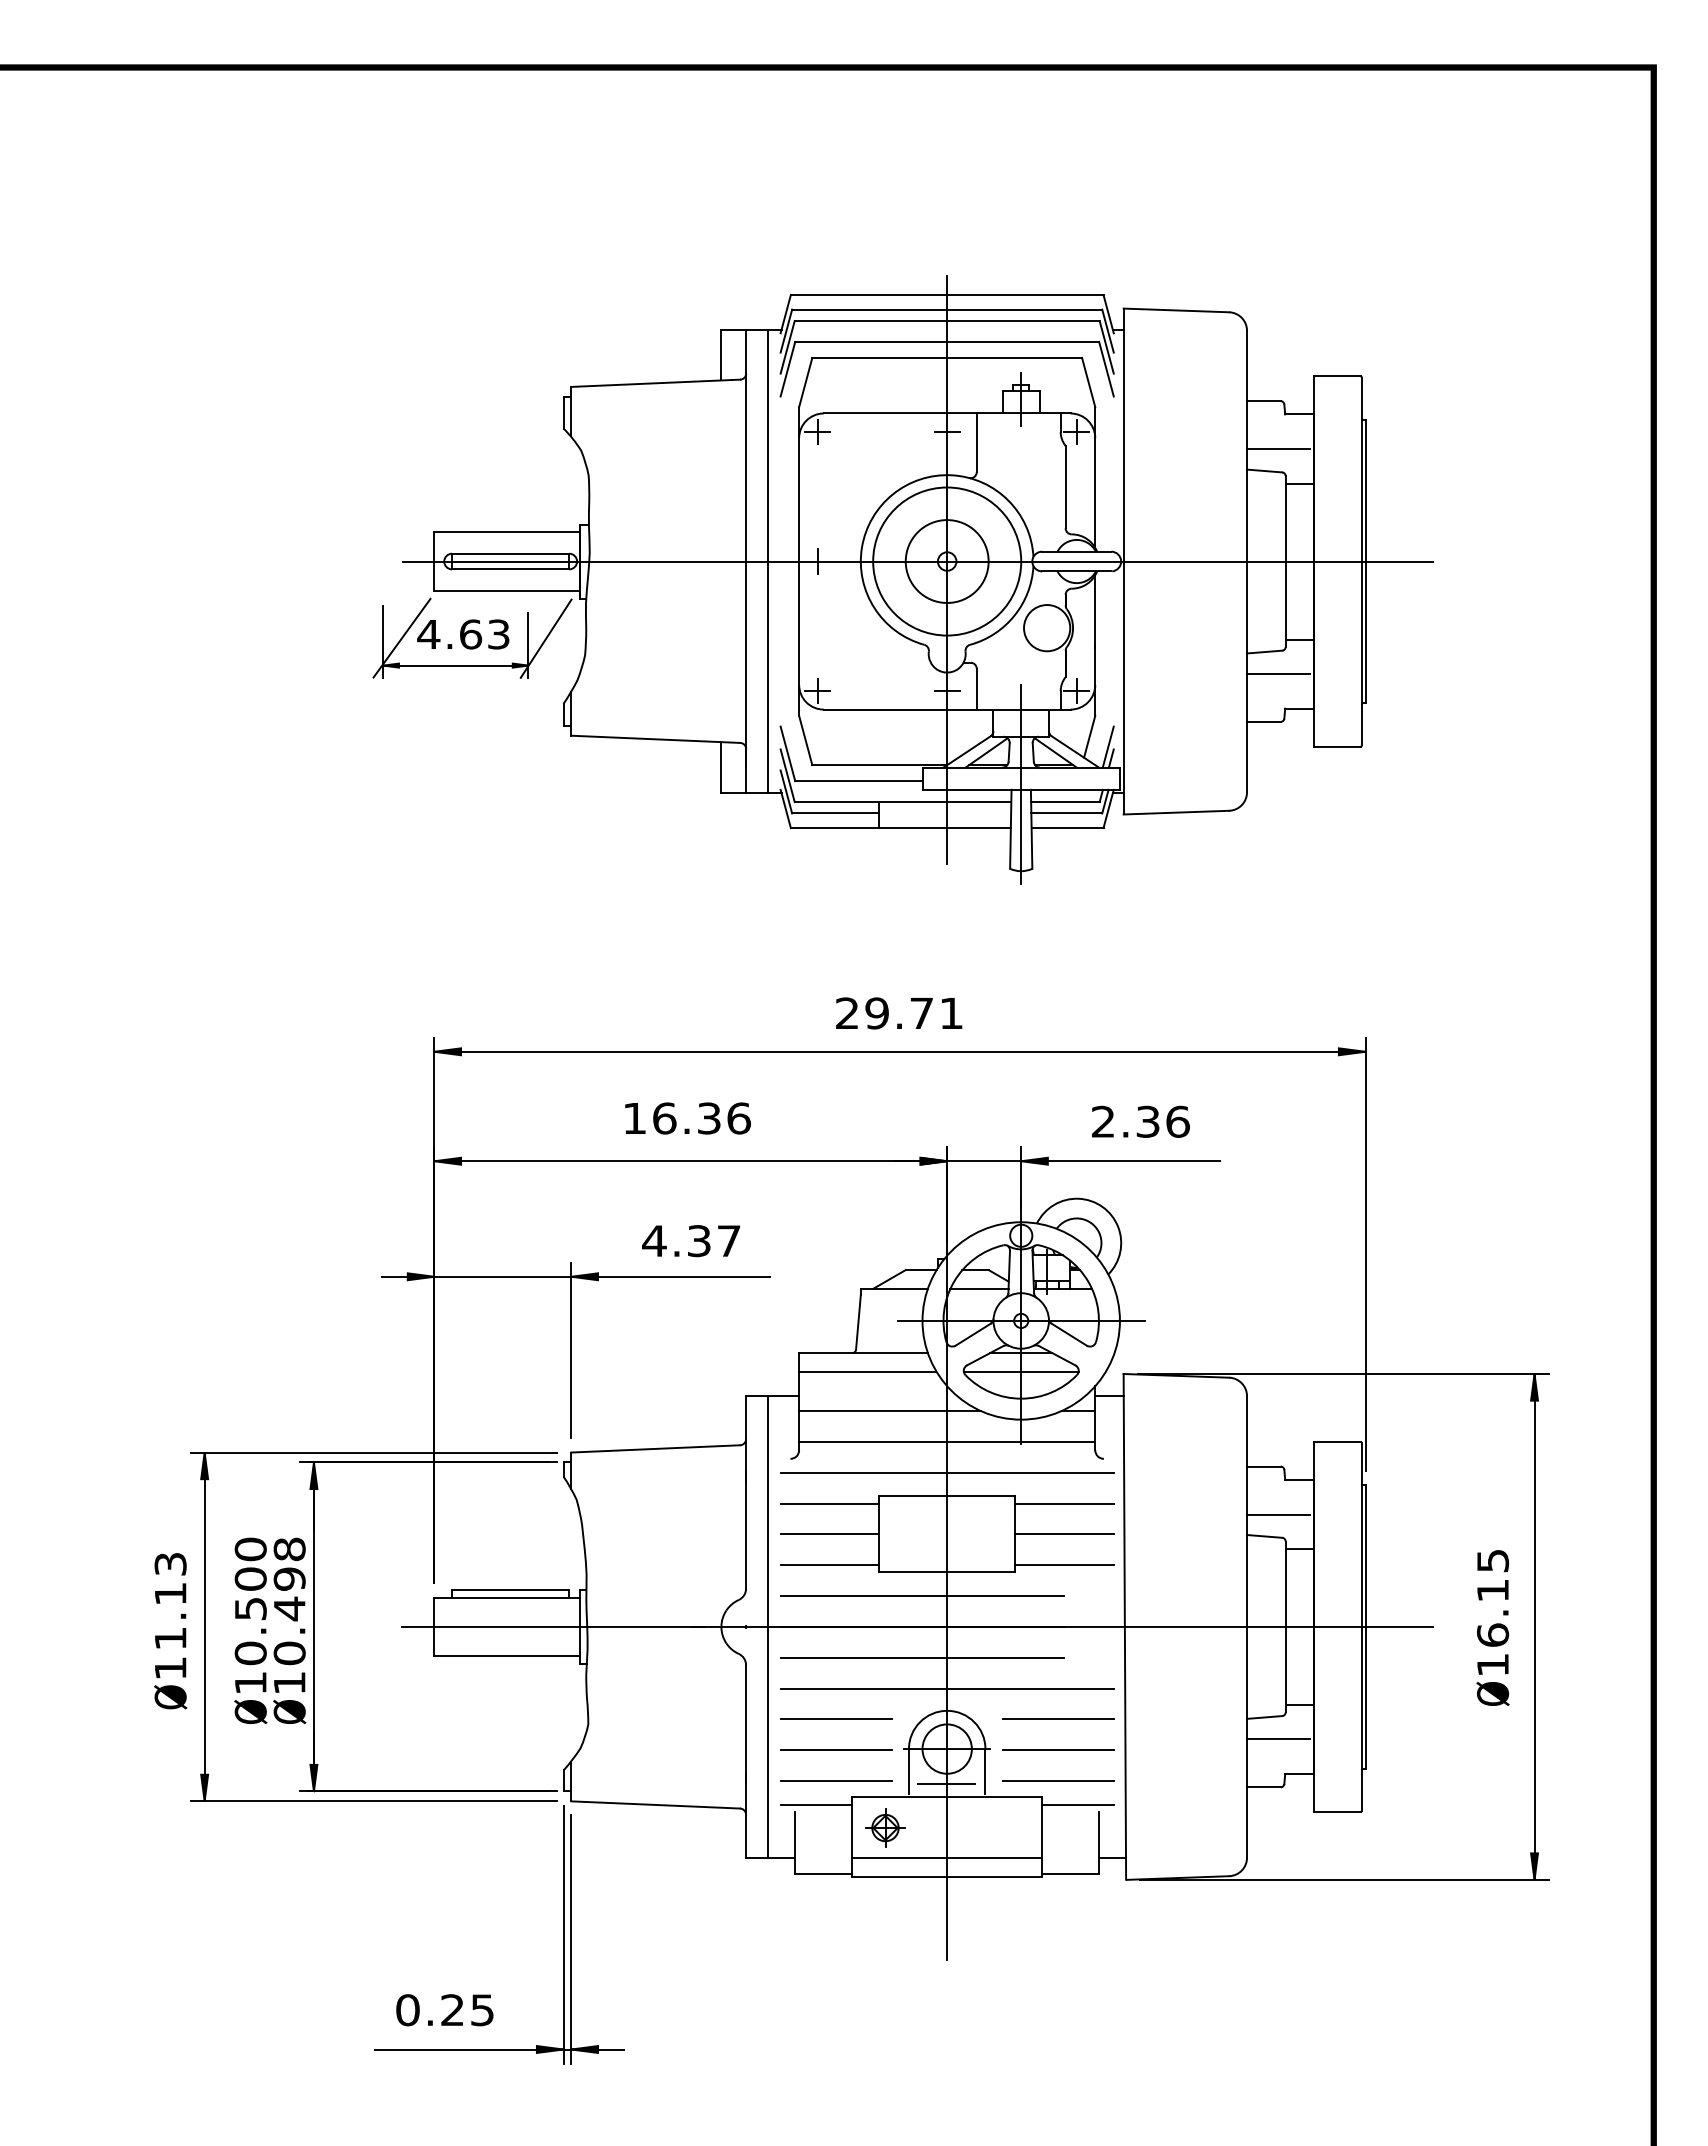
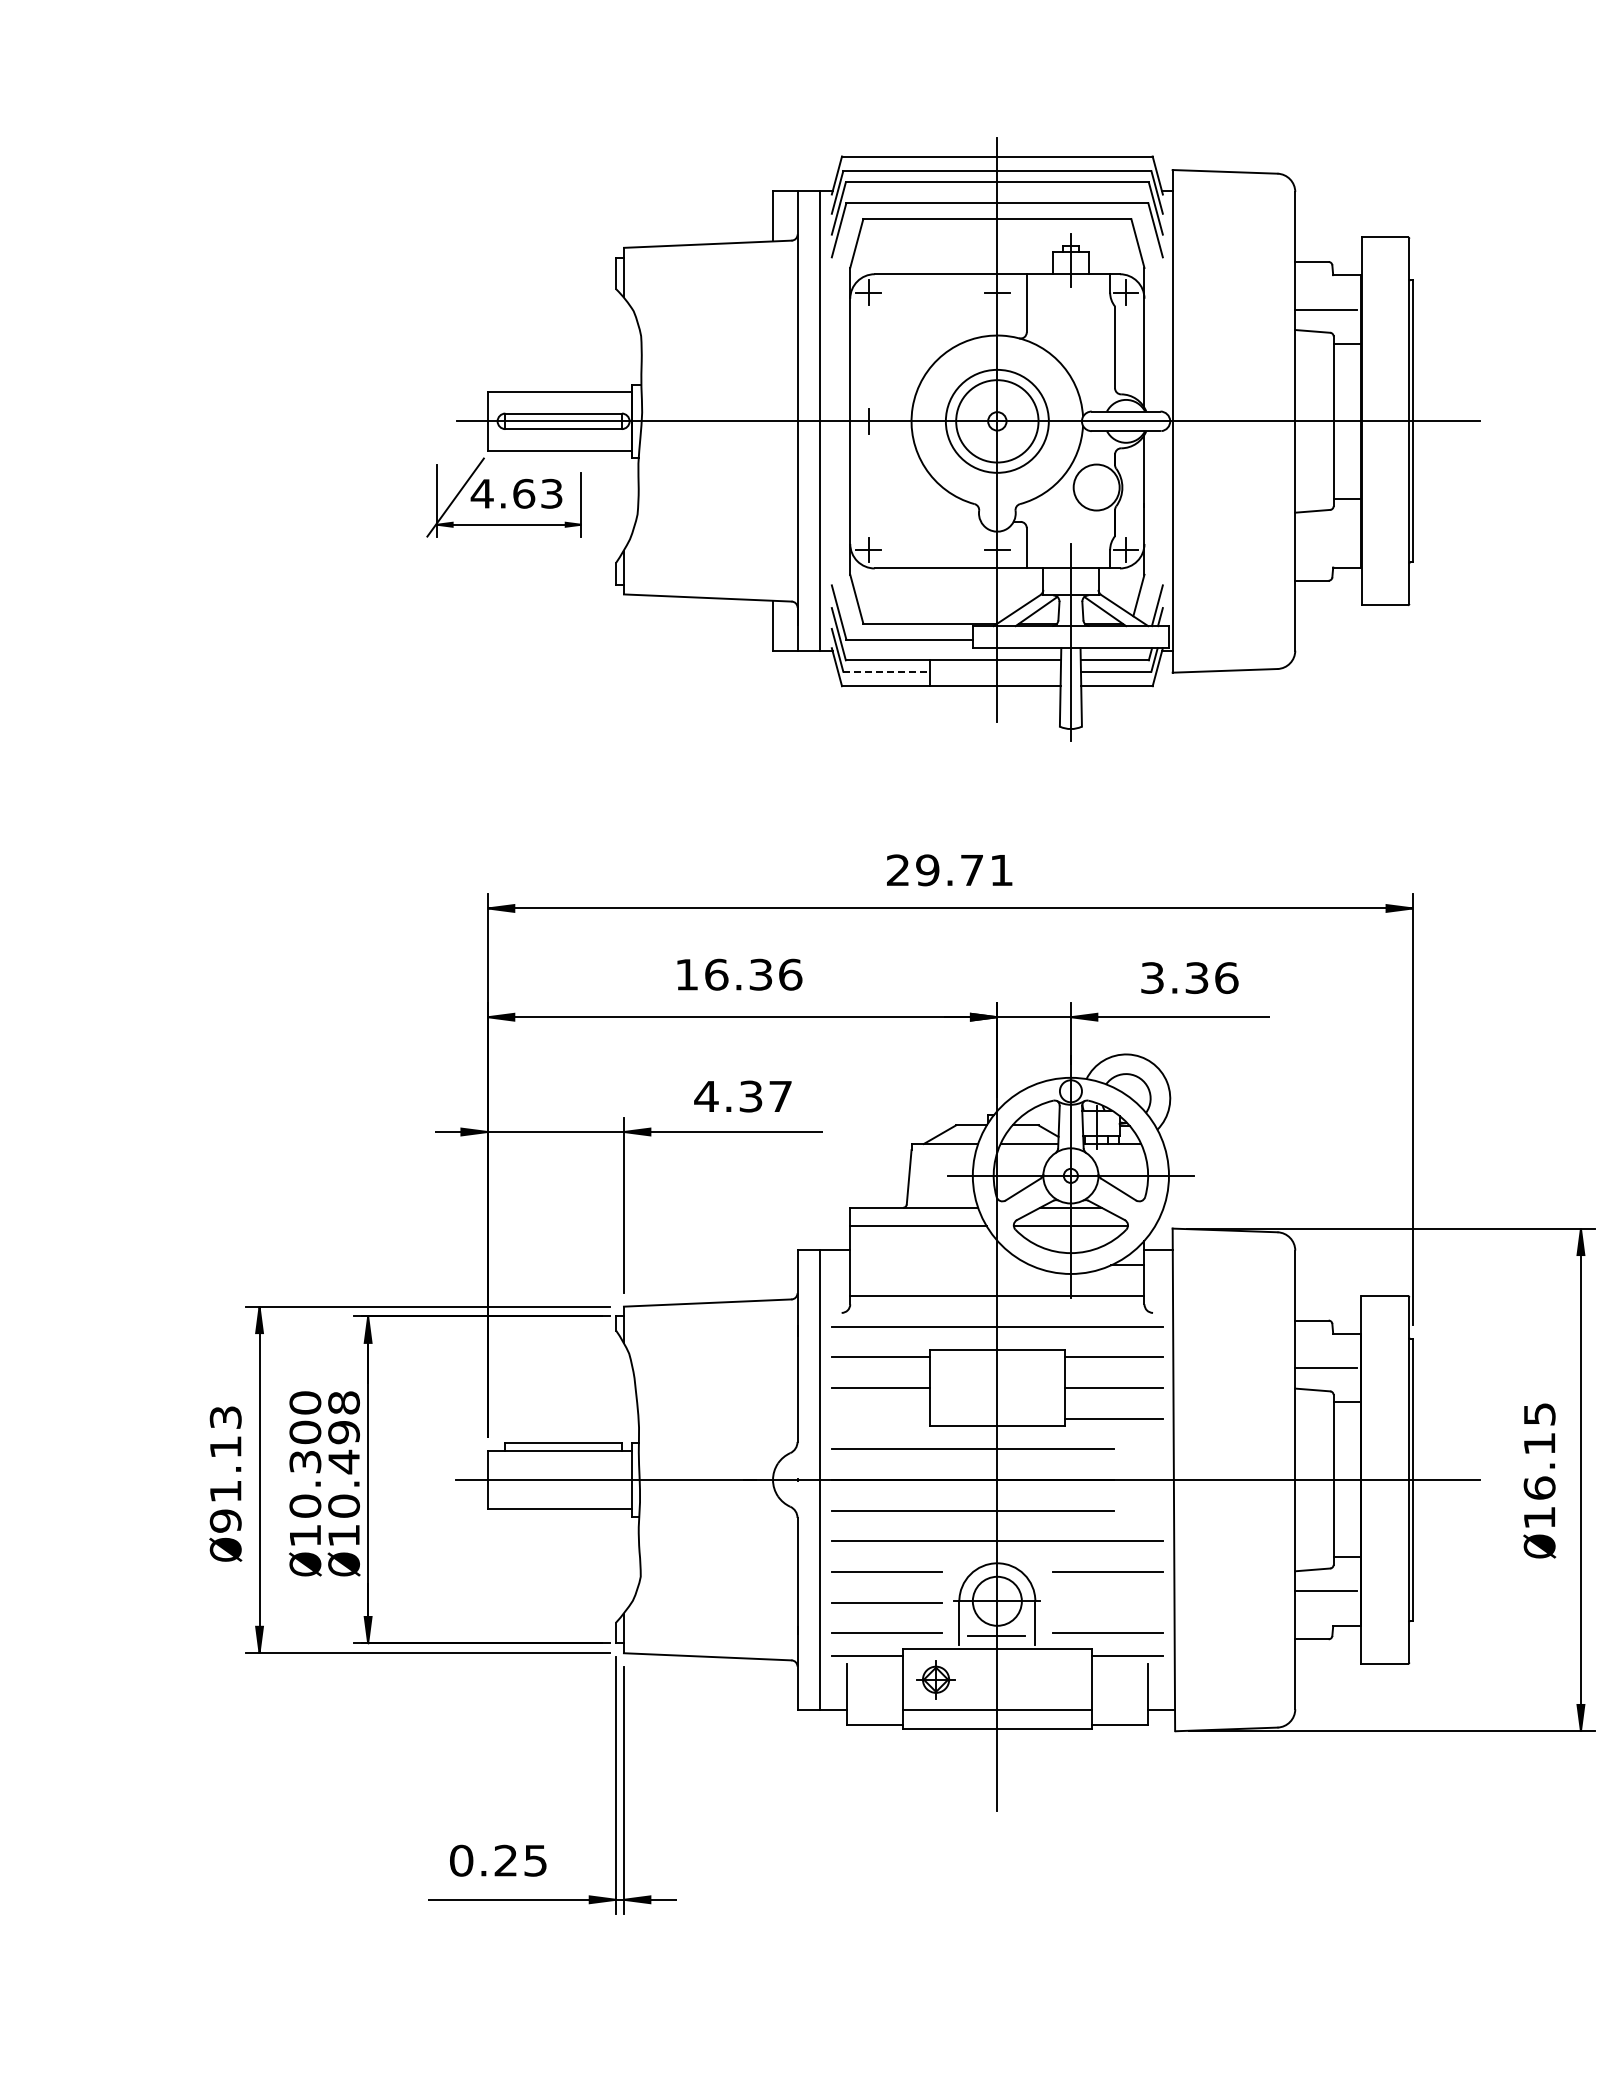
circle: (947, 561) -> (997, 421), size x0.7
line: (545, 638) -> (598, 497), removed
line: (1278, 673) -> (1326, 532), removed
line: (835, 813) -> (886, 671), solid -> dashed
text: (1103, 1121) -> (1152, 977), 2.36 -> 3.36
line: (889, 1411) -> (940, 1265), removed
line: (829, 1565) -> (880, 1418), removed
text: (250, 1608) -> (305, 1461), 10.500 -> 10.300
text: (170, 1668) -> (225, 1521), 11.13 -> 91.13
line: (1058, 1749) -> (1107, 1601), removed

